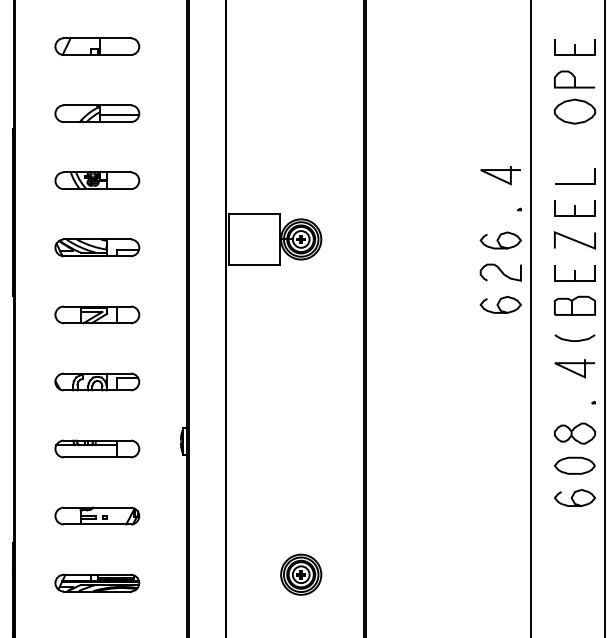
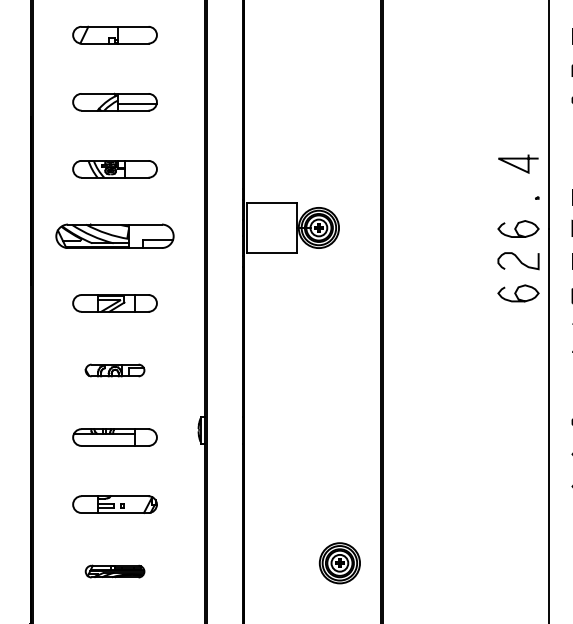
part: (97, 247) -> (115, 236), size x1.4
part: (97, 381) -> (115, 370), size x0.7
part: (301, 574) -> (340, 563), moved
part: (97, 582) -> (115, 571), size x0.7

